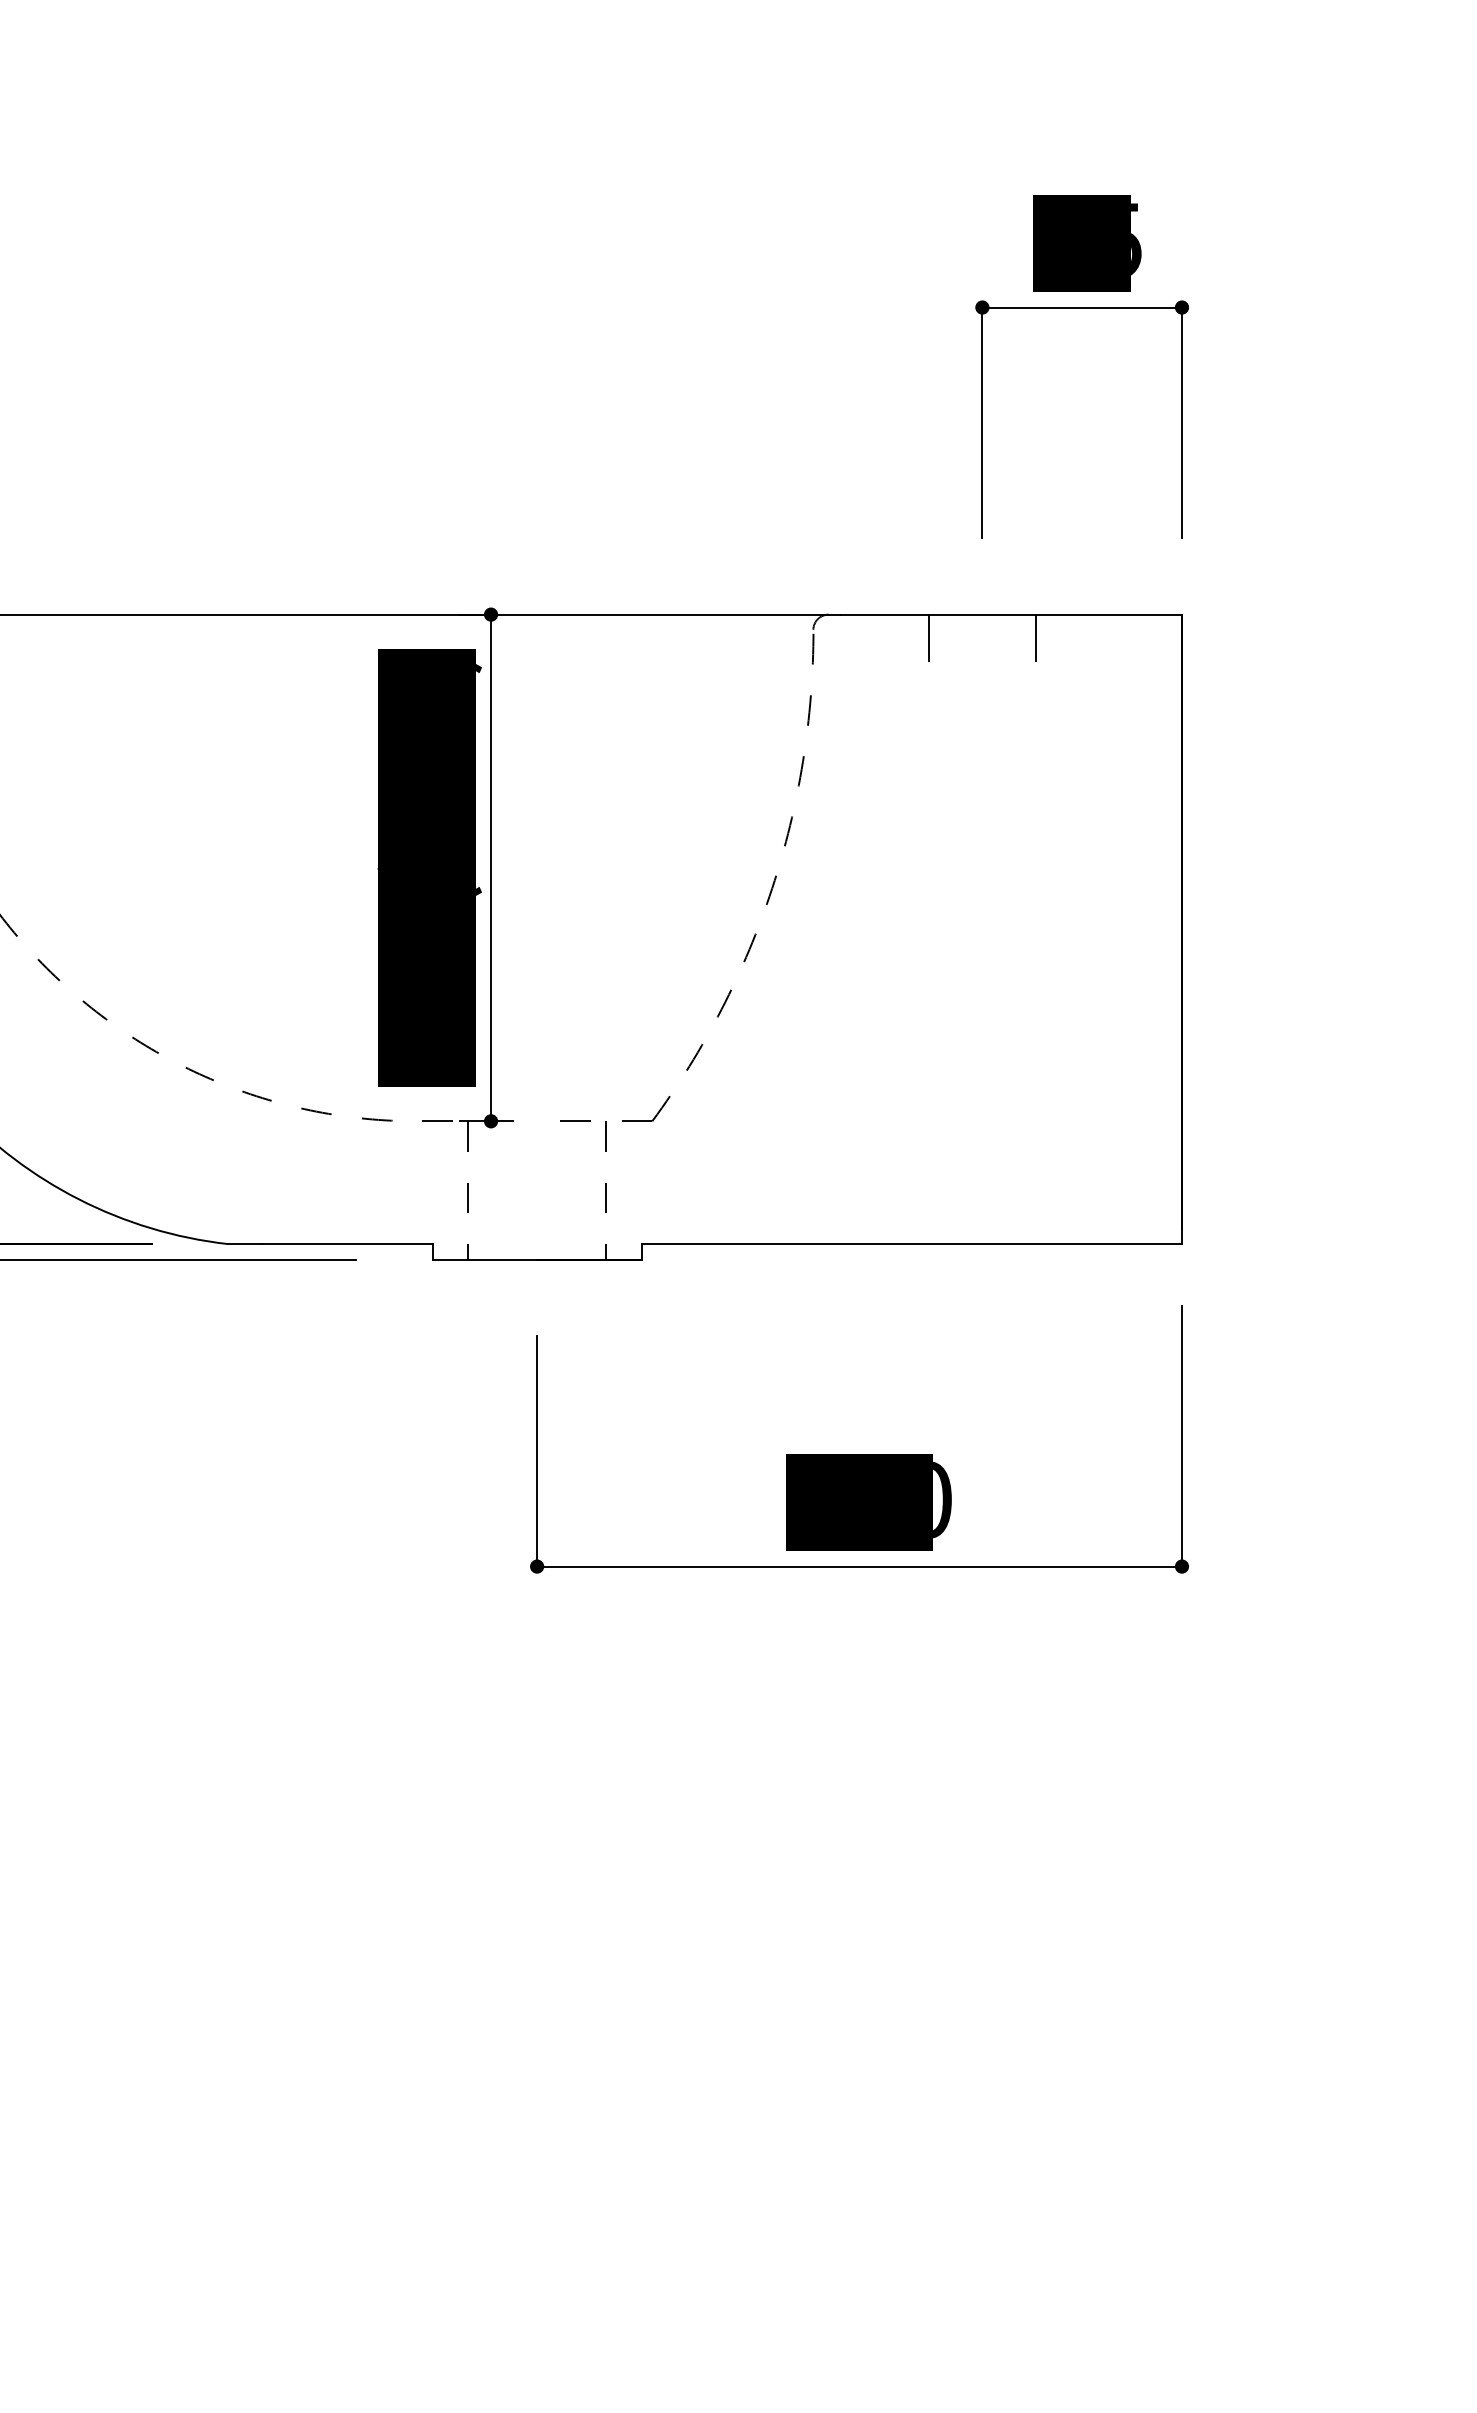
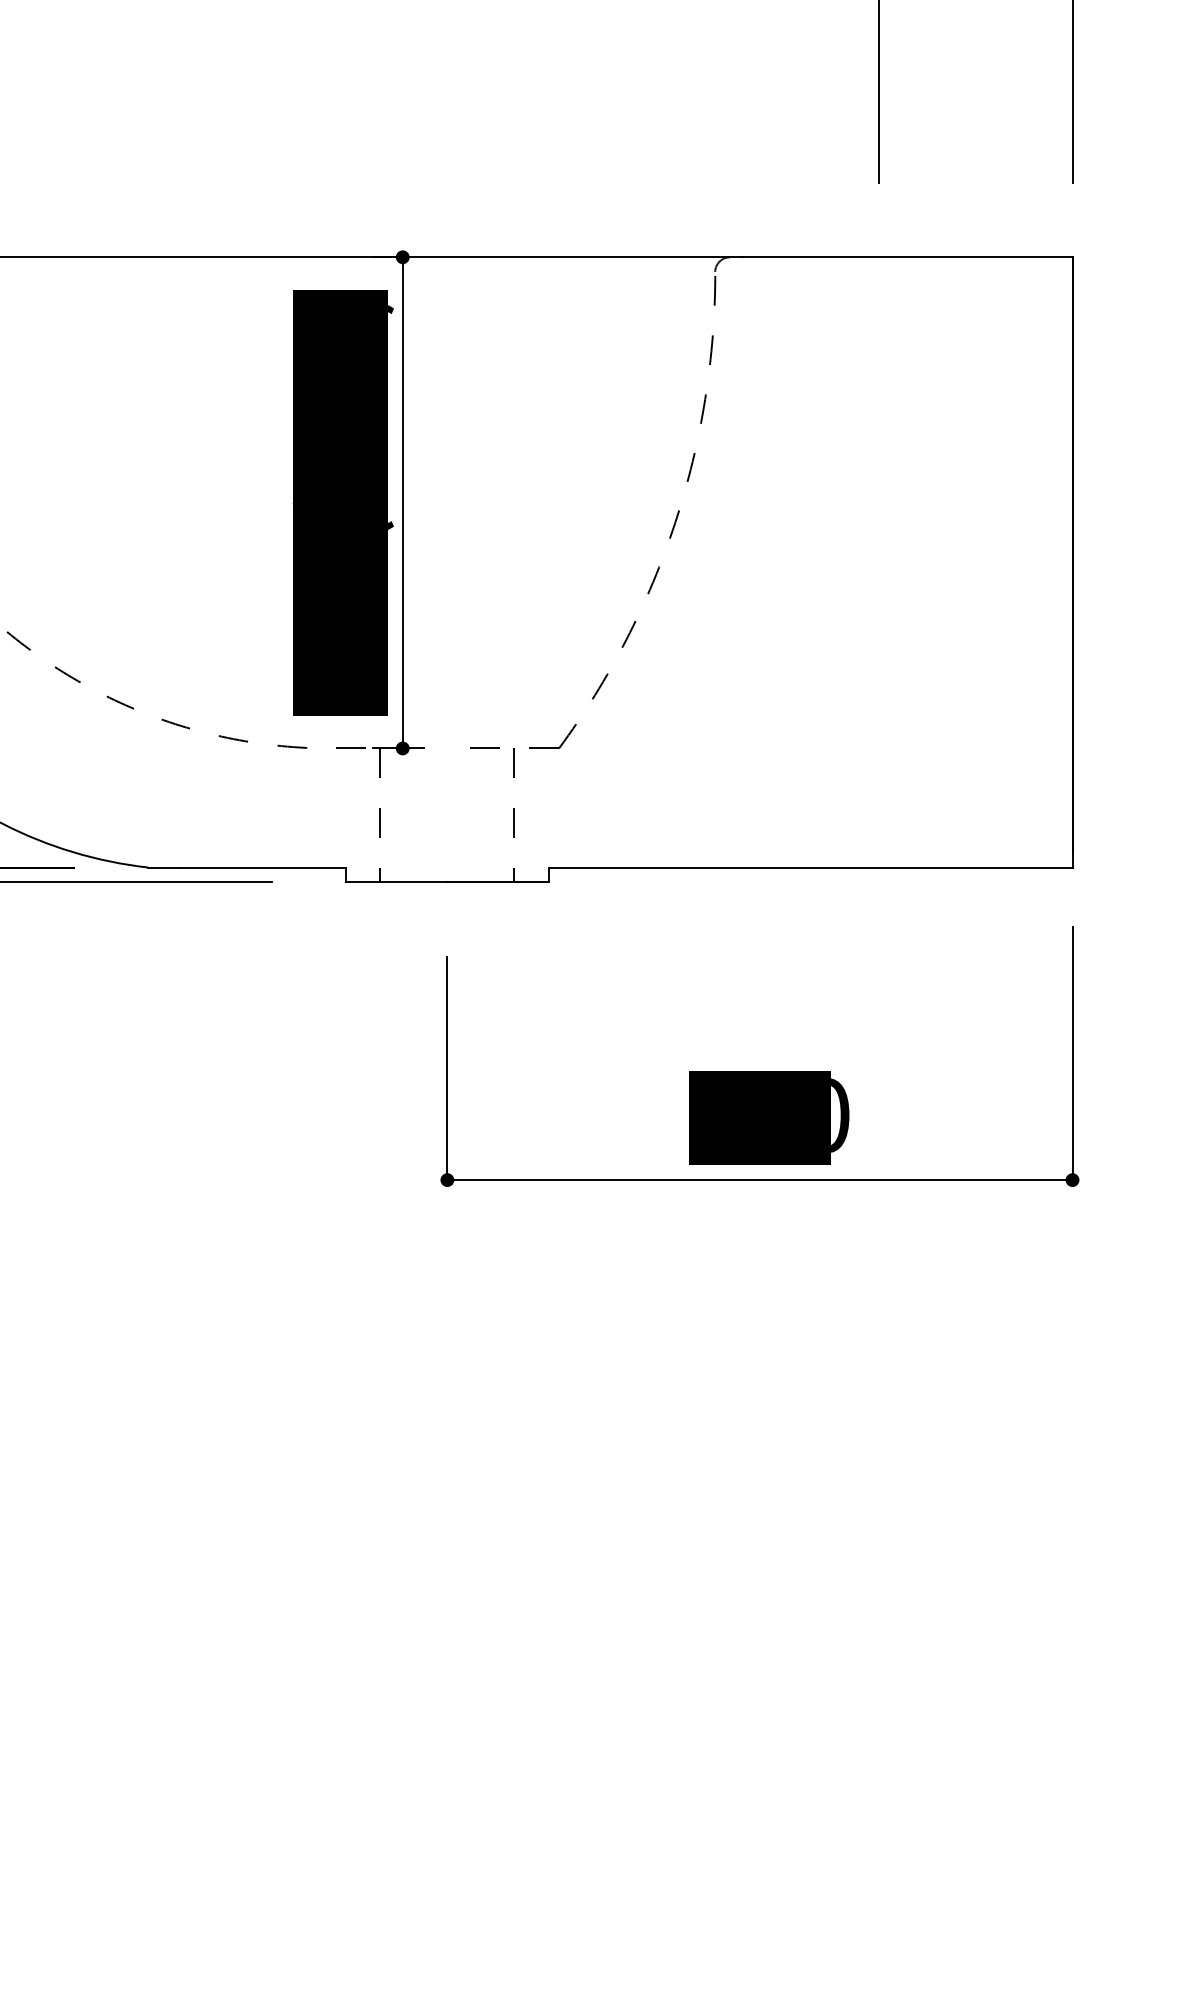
line: (928, 637) -> (826, 279), removed
line: (1036, 637) -> (931, 279), removed

